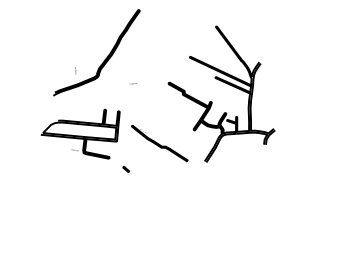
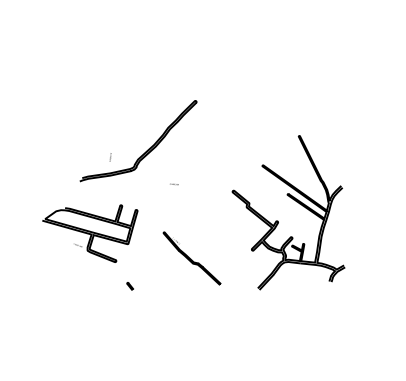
part: (224, 83) -> (296, 202), moved
part: (83, 138) -> (90, 233), moved
curve: (125, 169) -> (129, 286), moved

